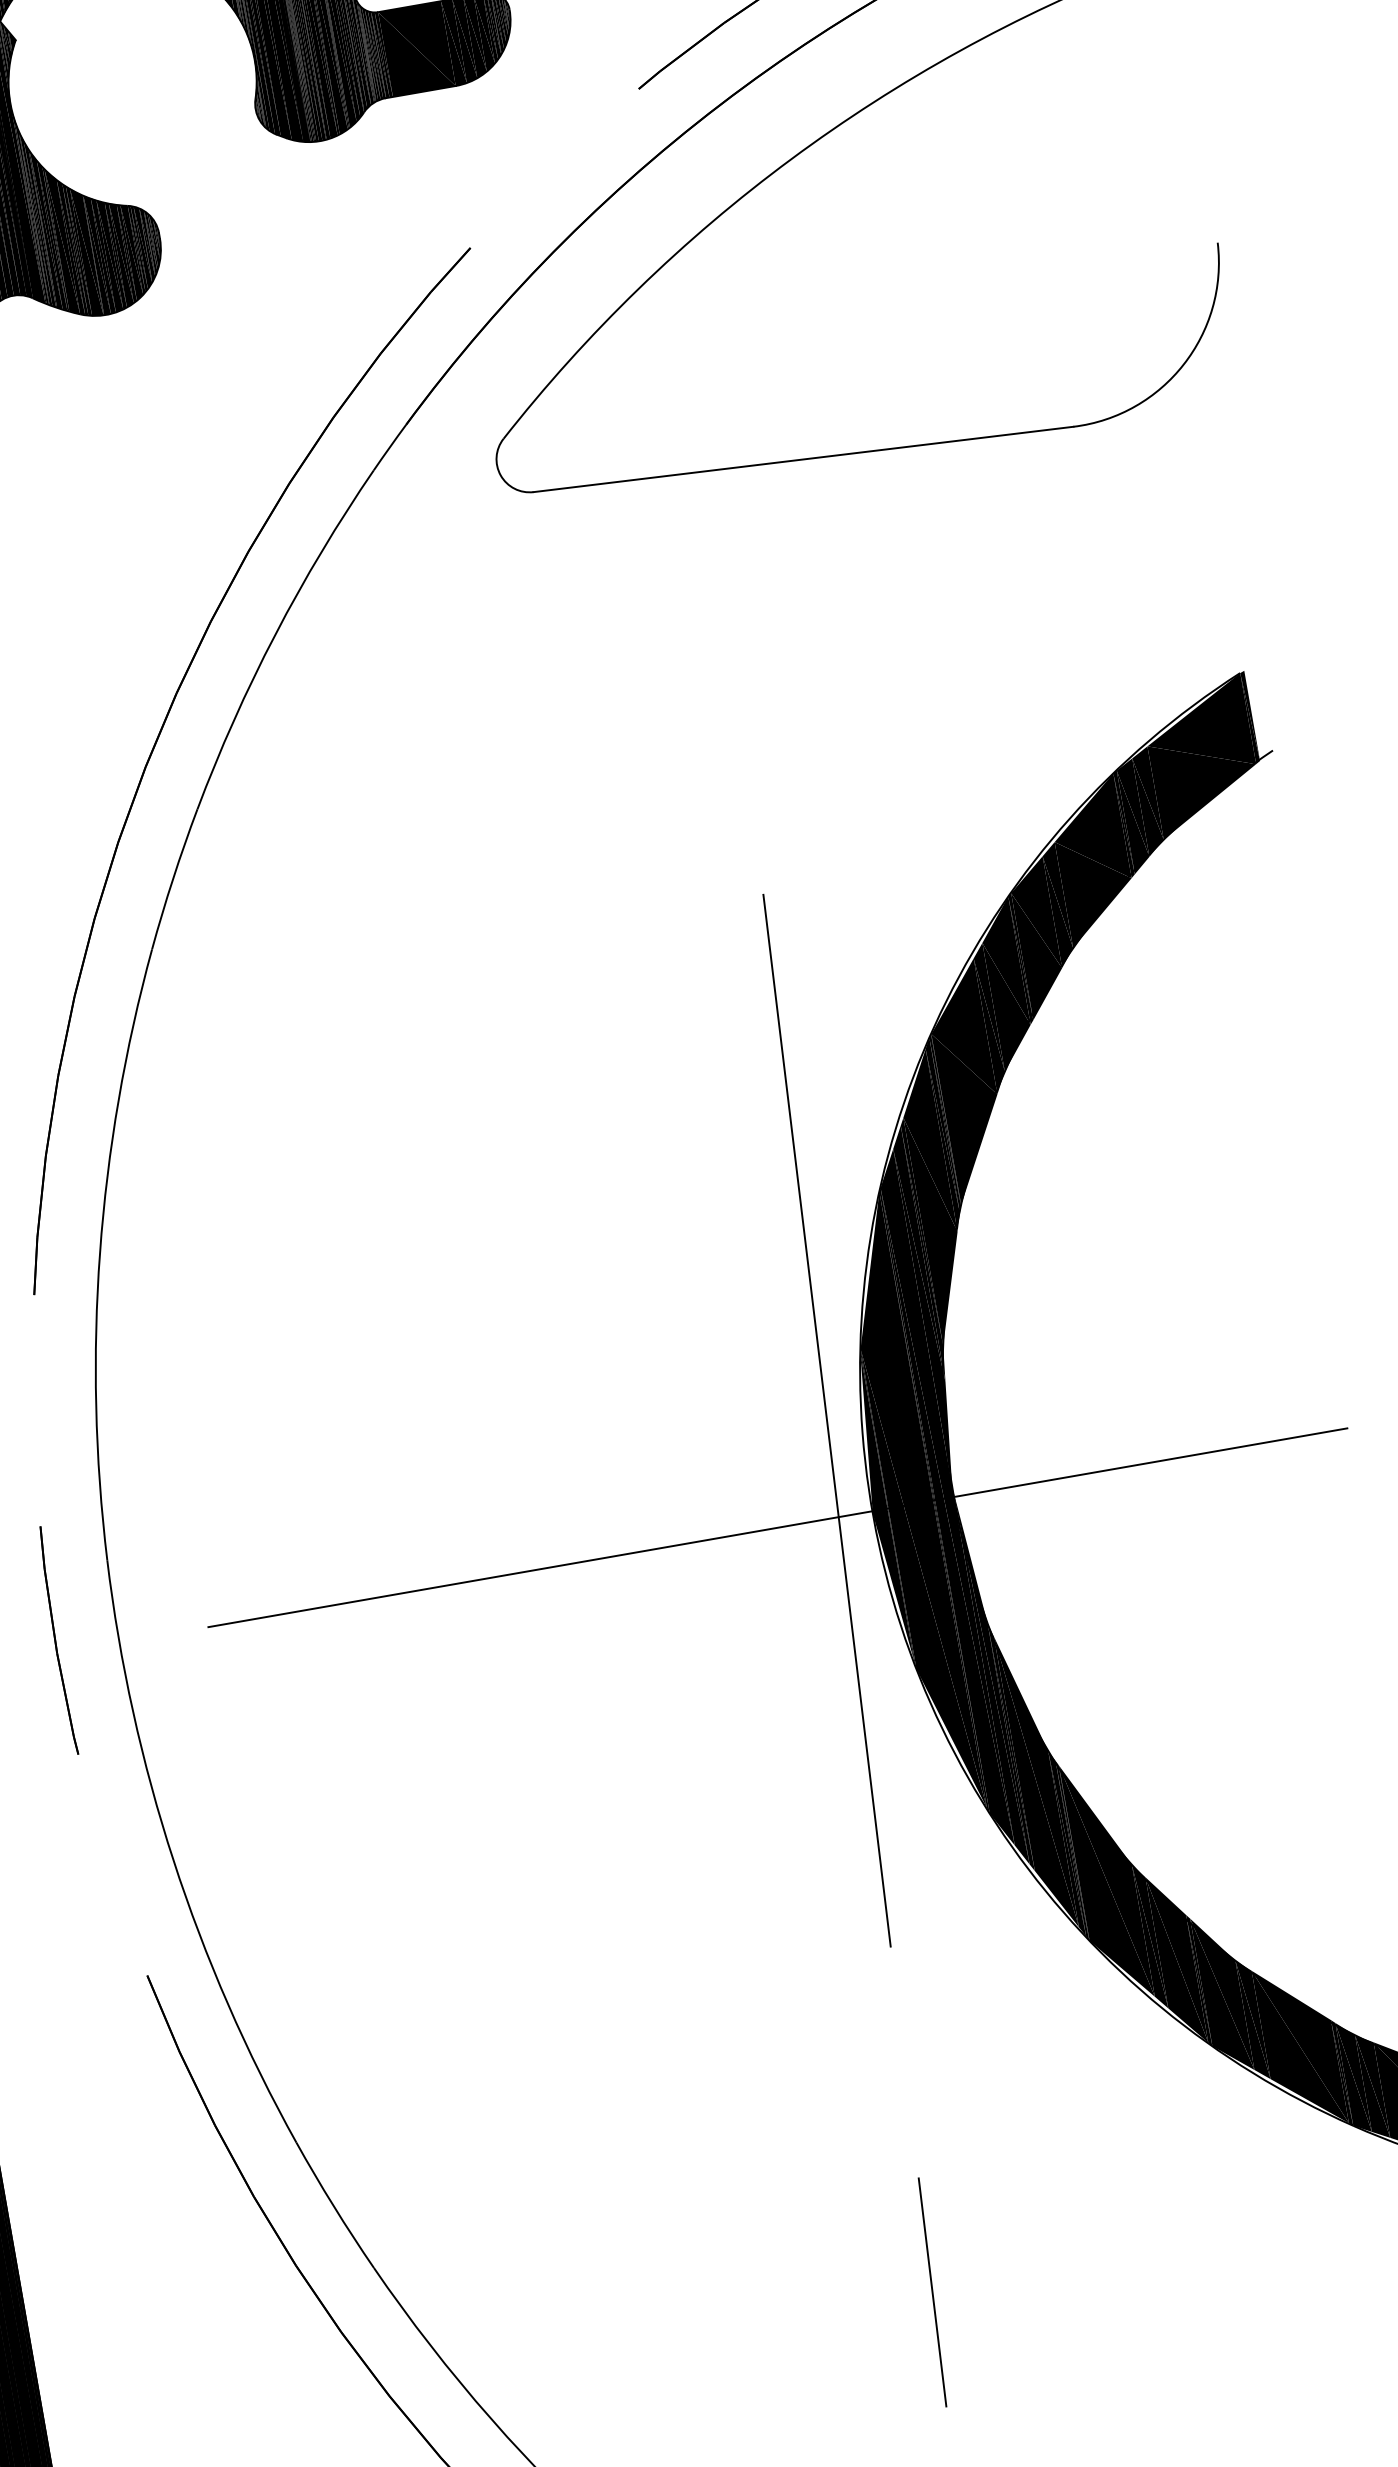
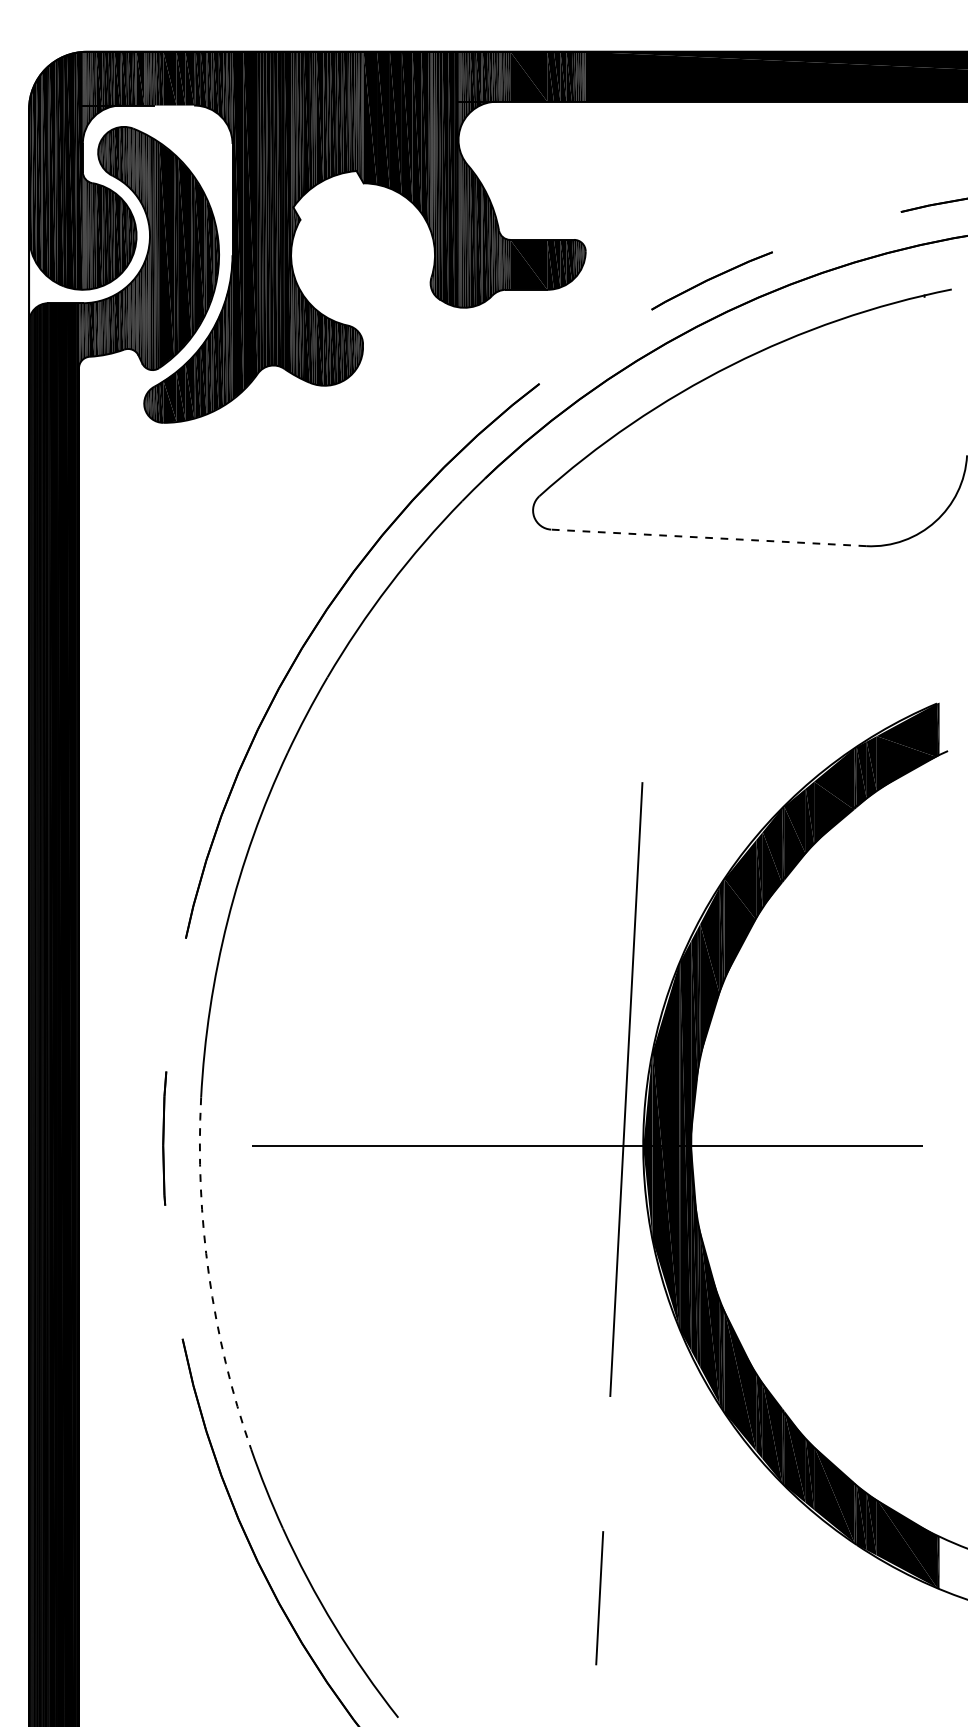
line: (802, 458) -> (708, 537), solid -> dashed
arc: (174, 1860) -> (209, 1275), solid -> dashed

